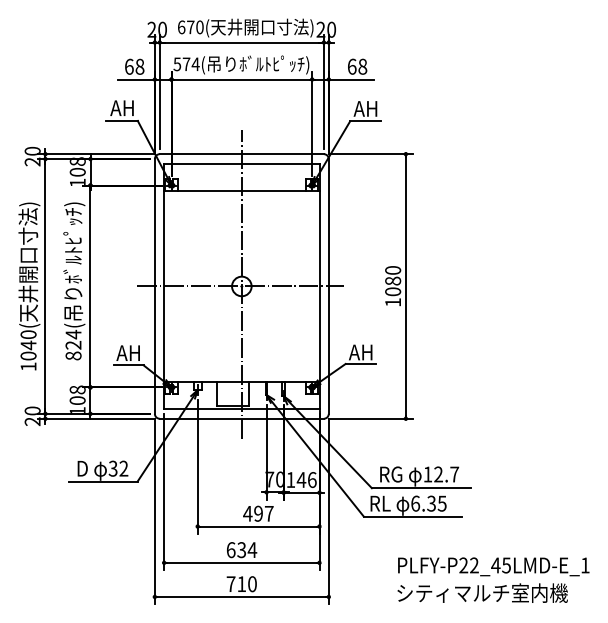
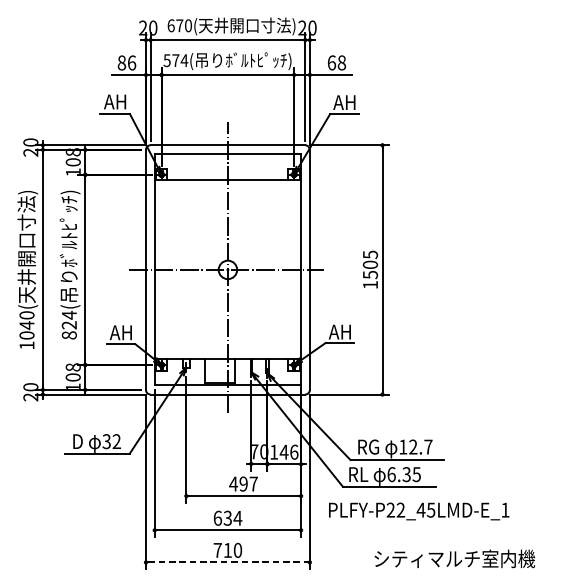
text: (134, 66) -> (126, 62), 68 -> 86
text: (393, 281) -> (370, 265), 1080 -> 1505
text: (493, 566) -> (418, 511), moved
line: (241, 596) -> (227, 562), solid -> dashed

